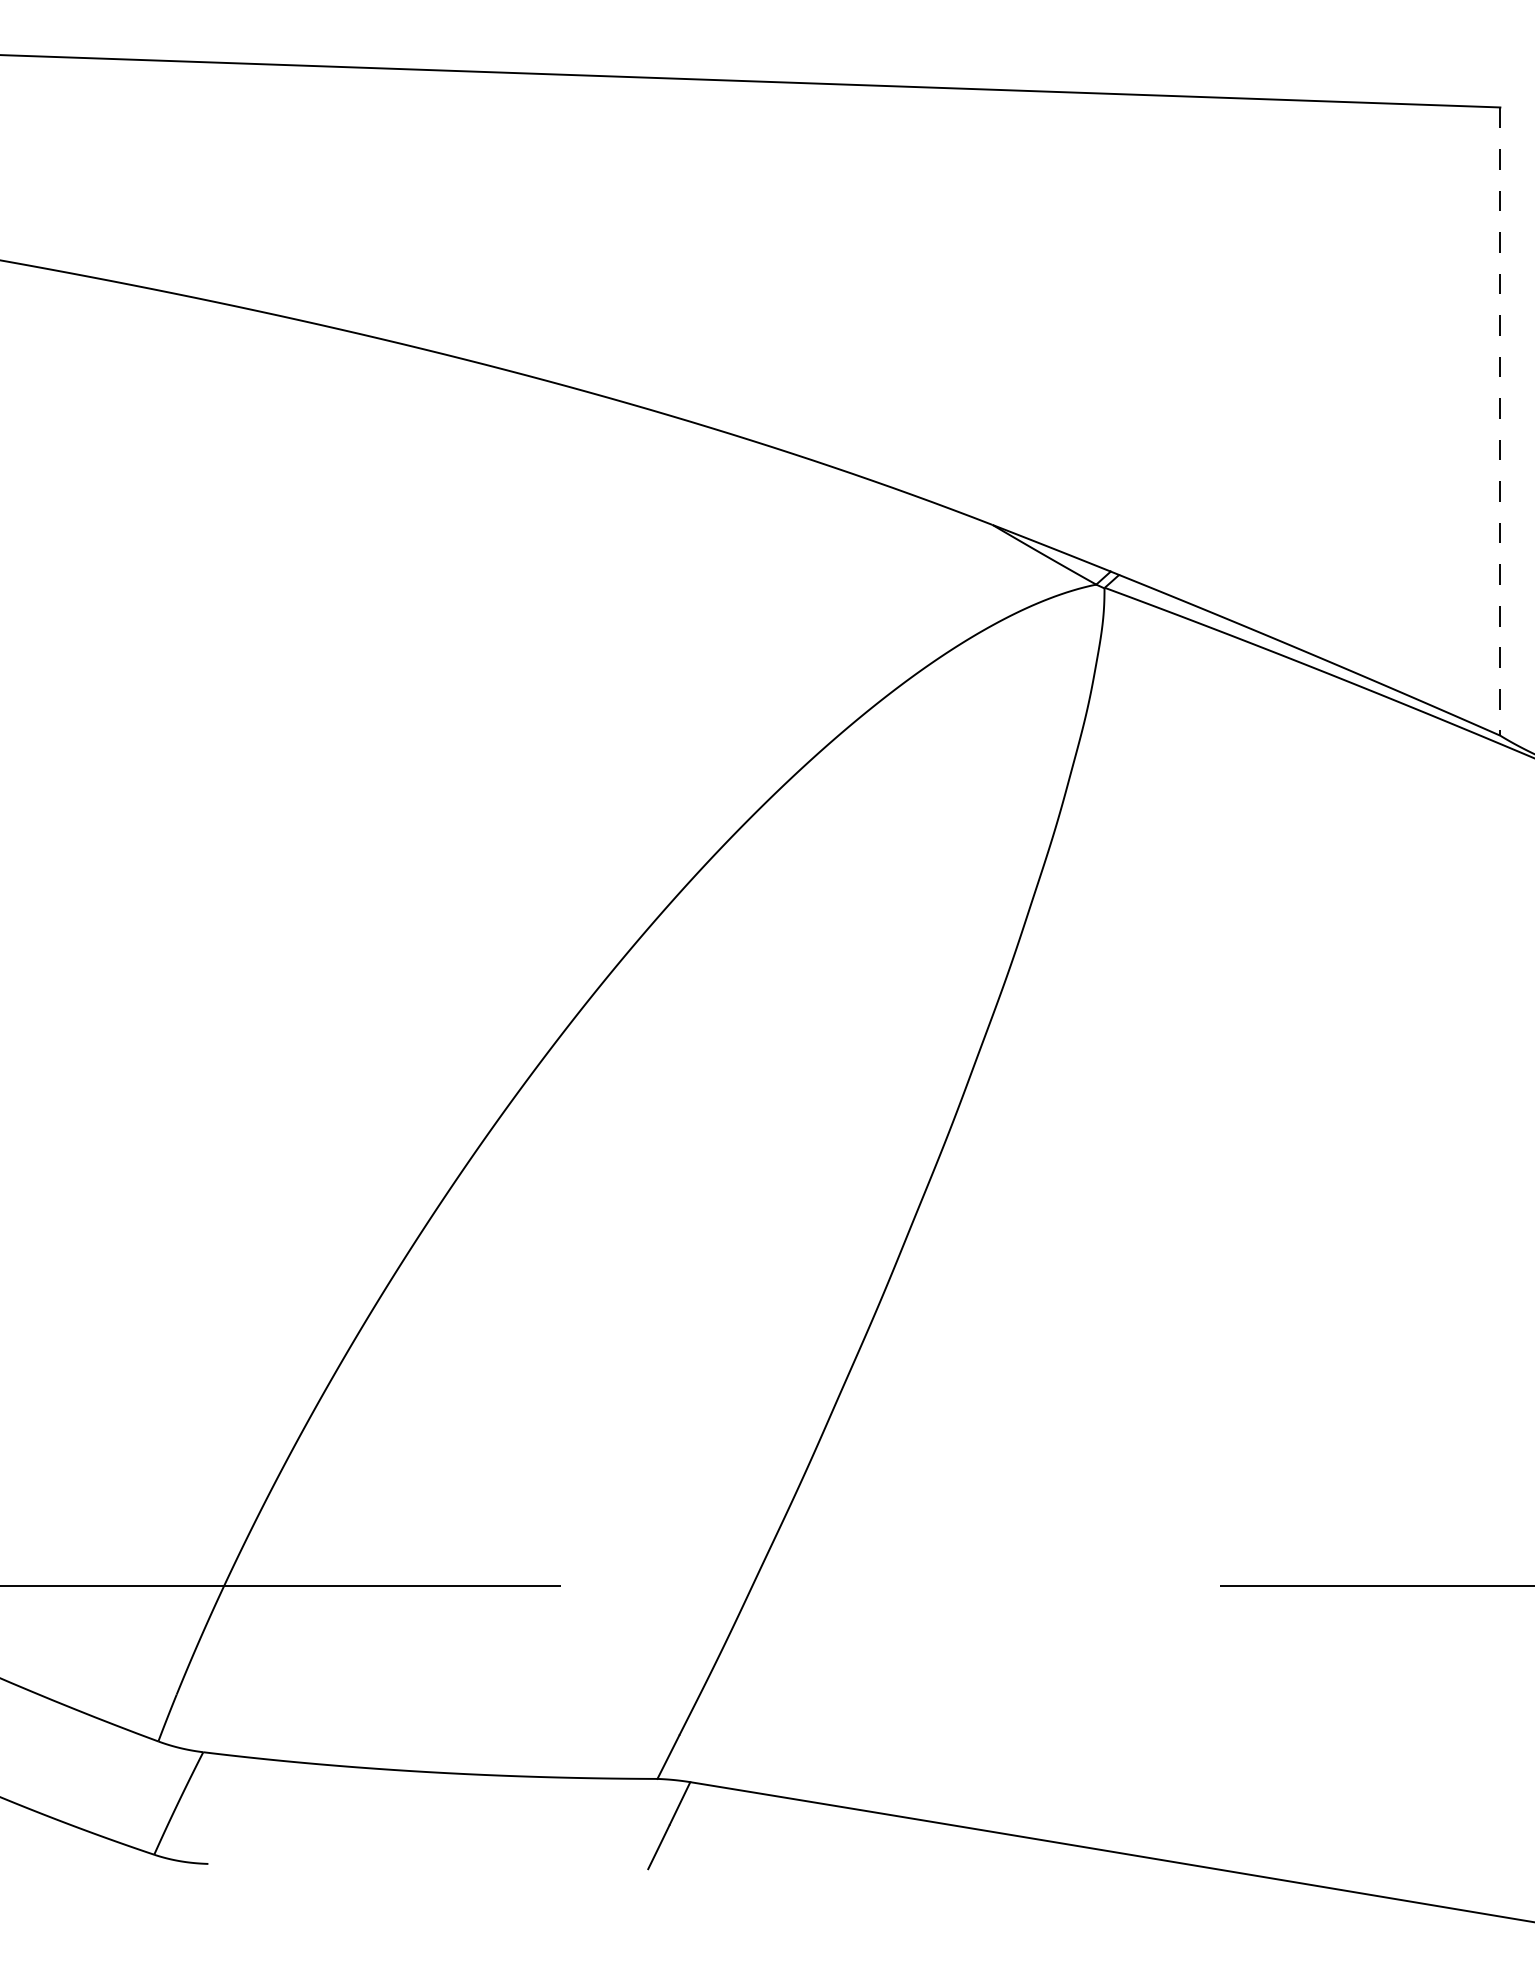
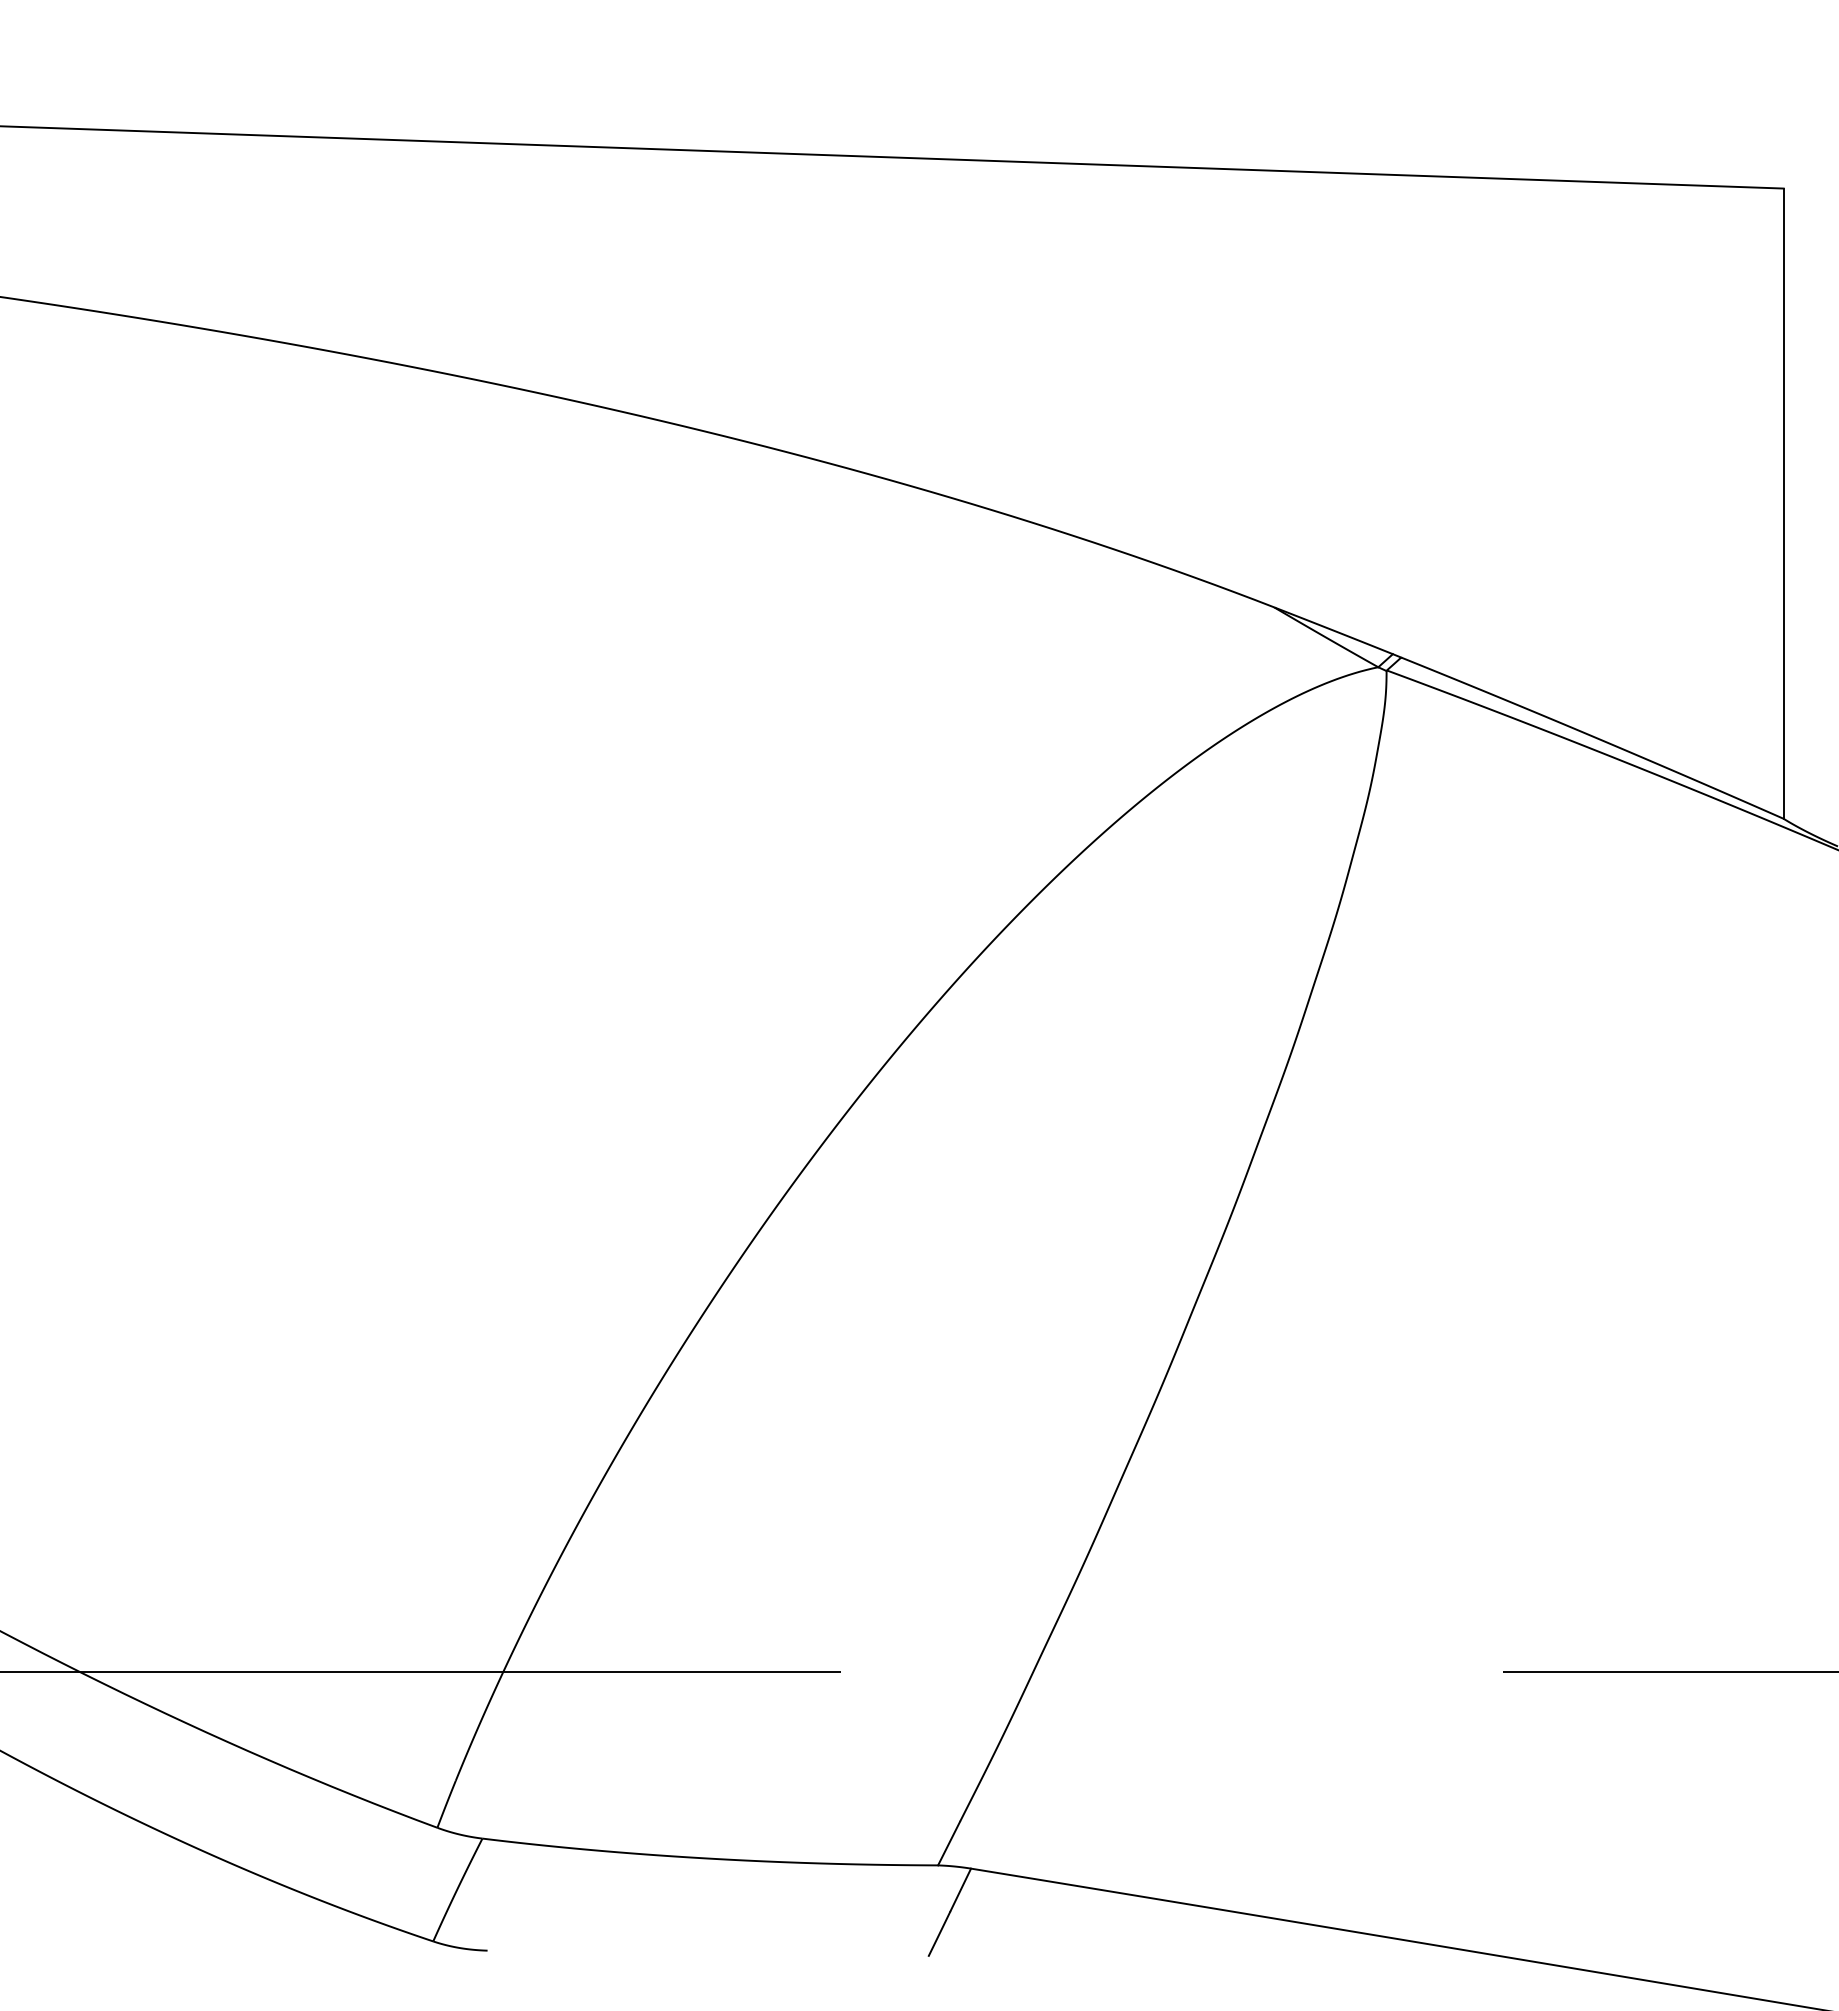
line: (1500, 422) -> (1783, 504), dashed -> solid

